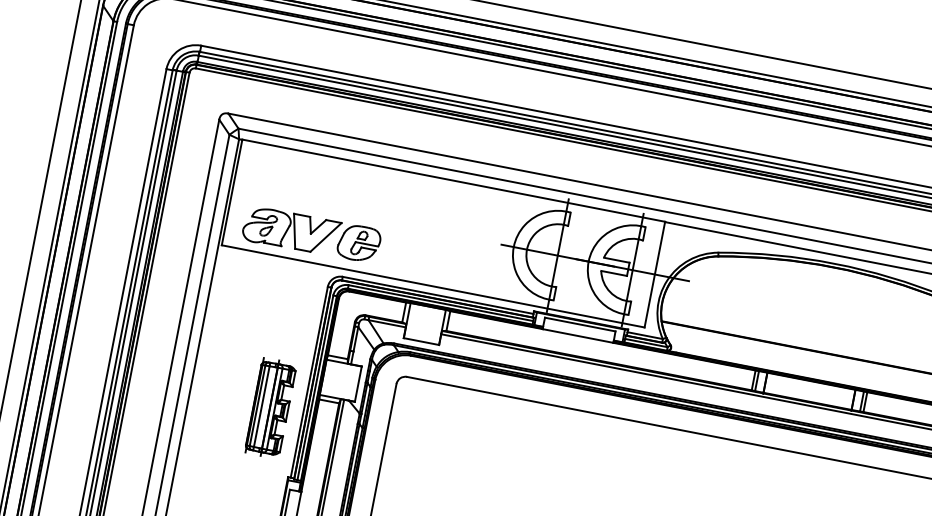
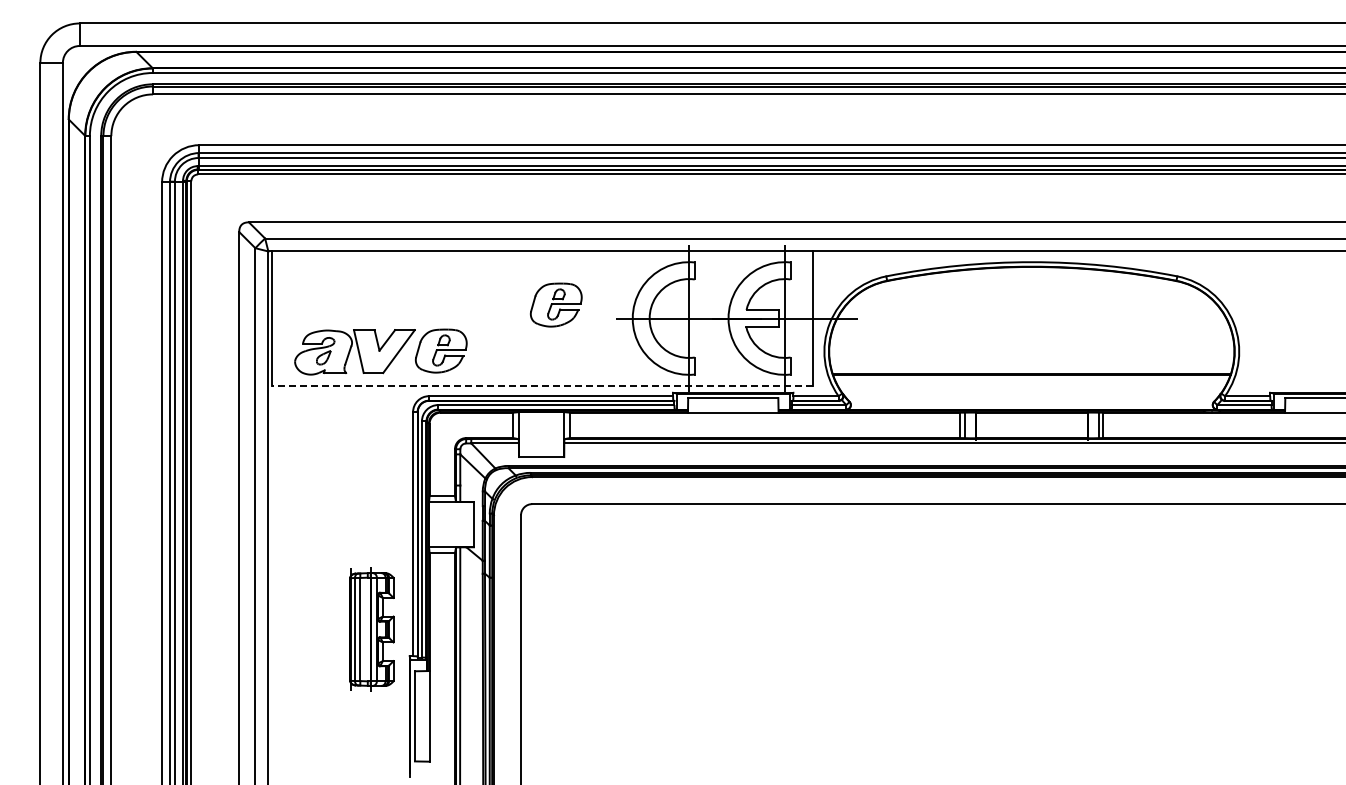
part: (455, 224) -> (555, 304), added
line: (432, 286) -> (542, 386), solid -> dashed
part: (270, 408) -> (371, 629), moved

